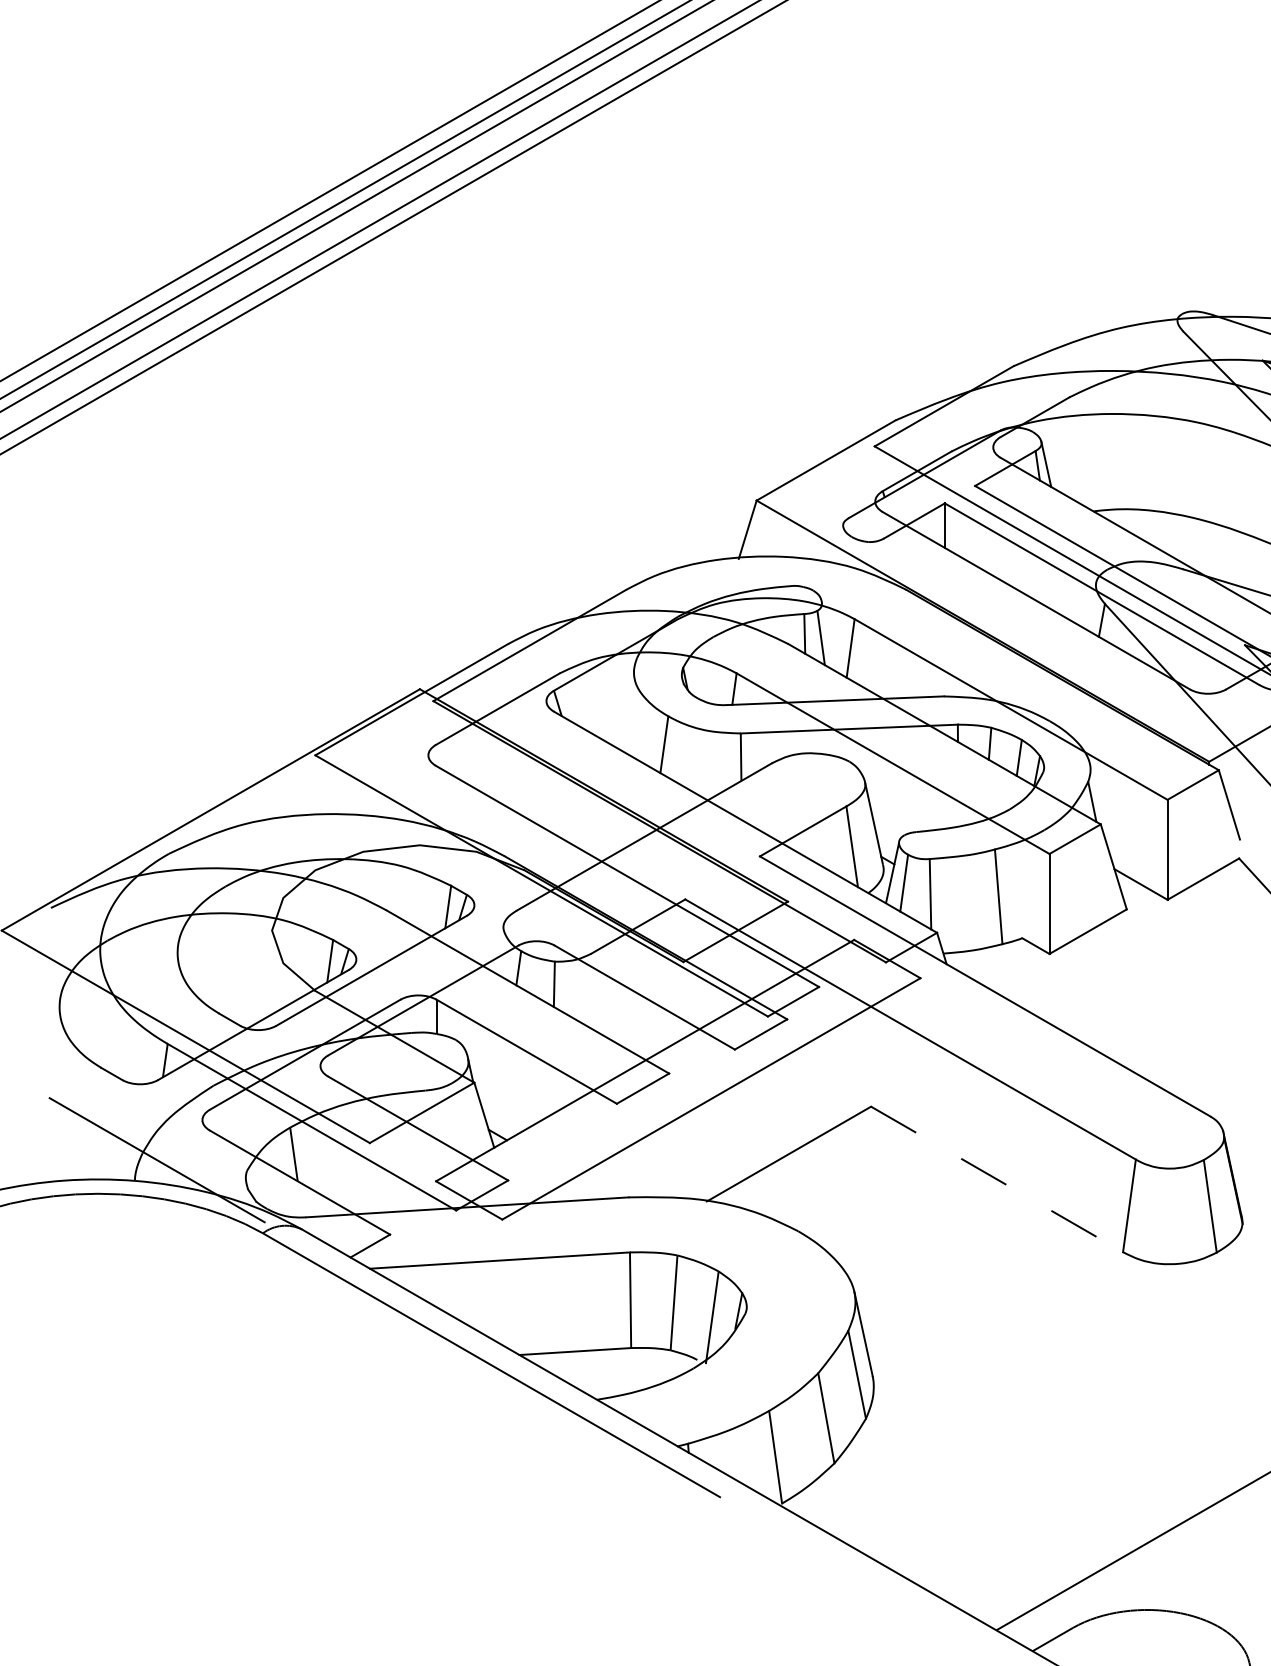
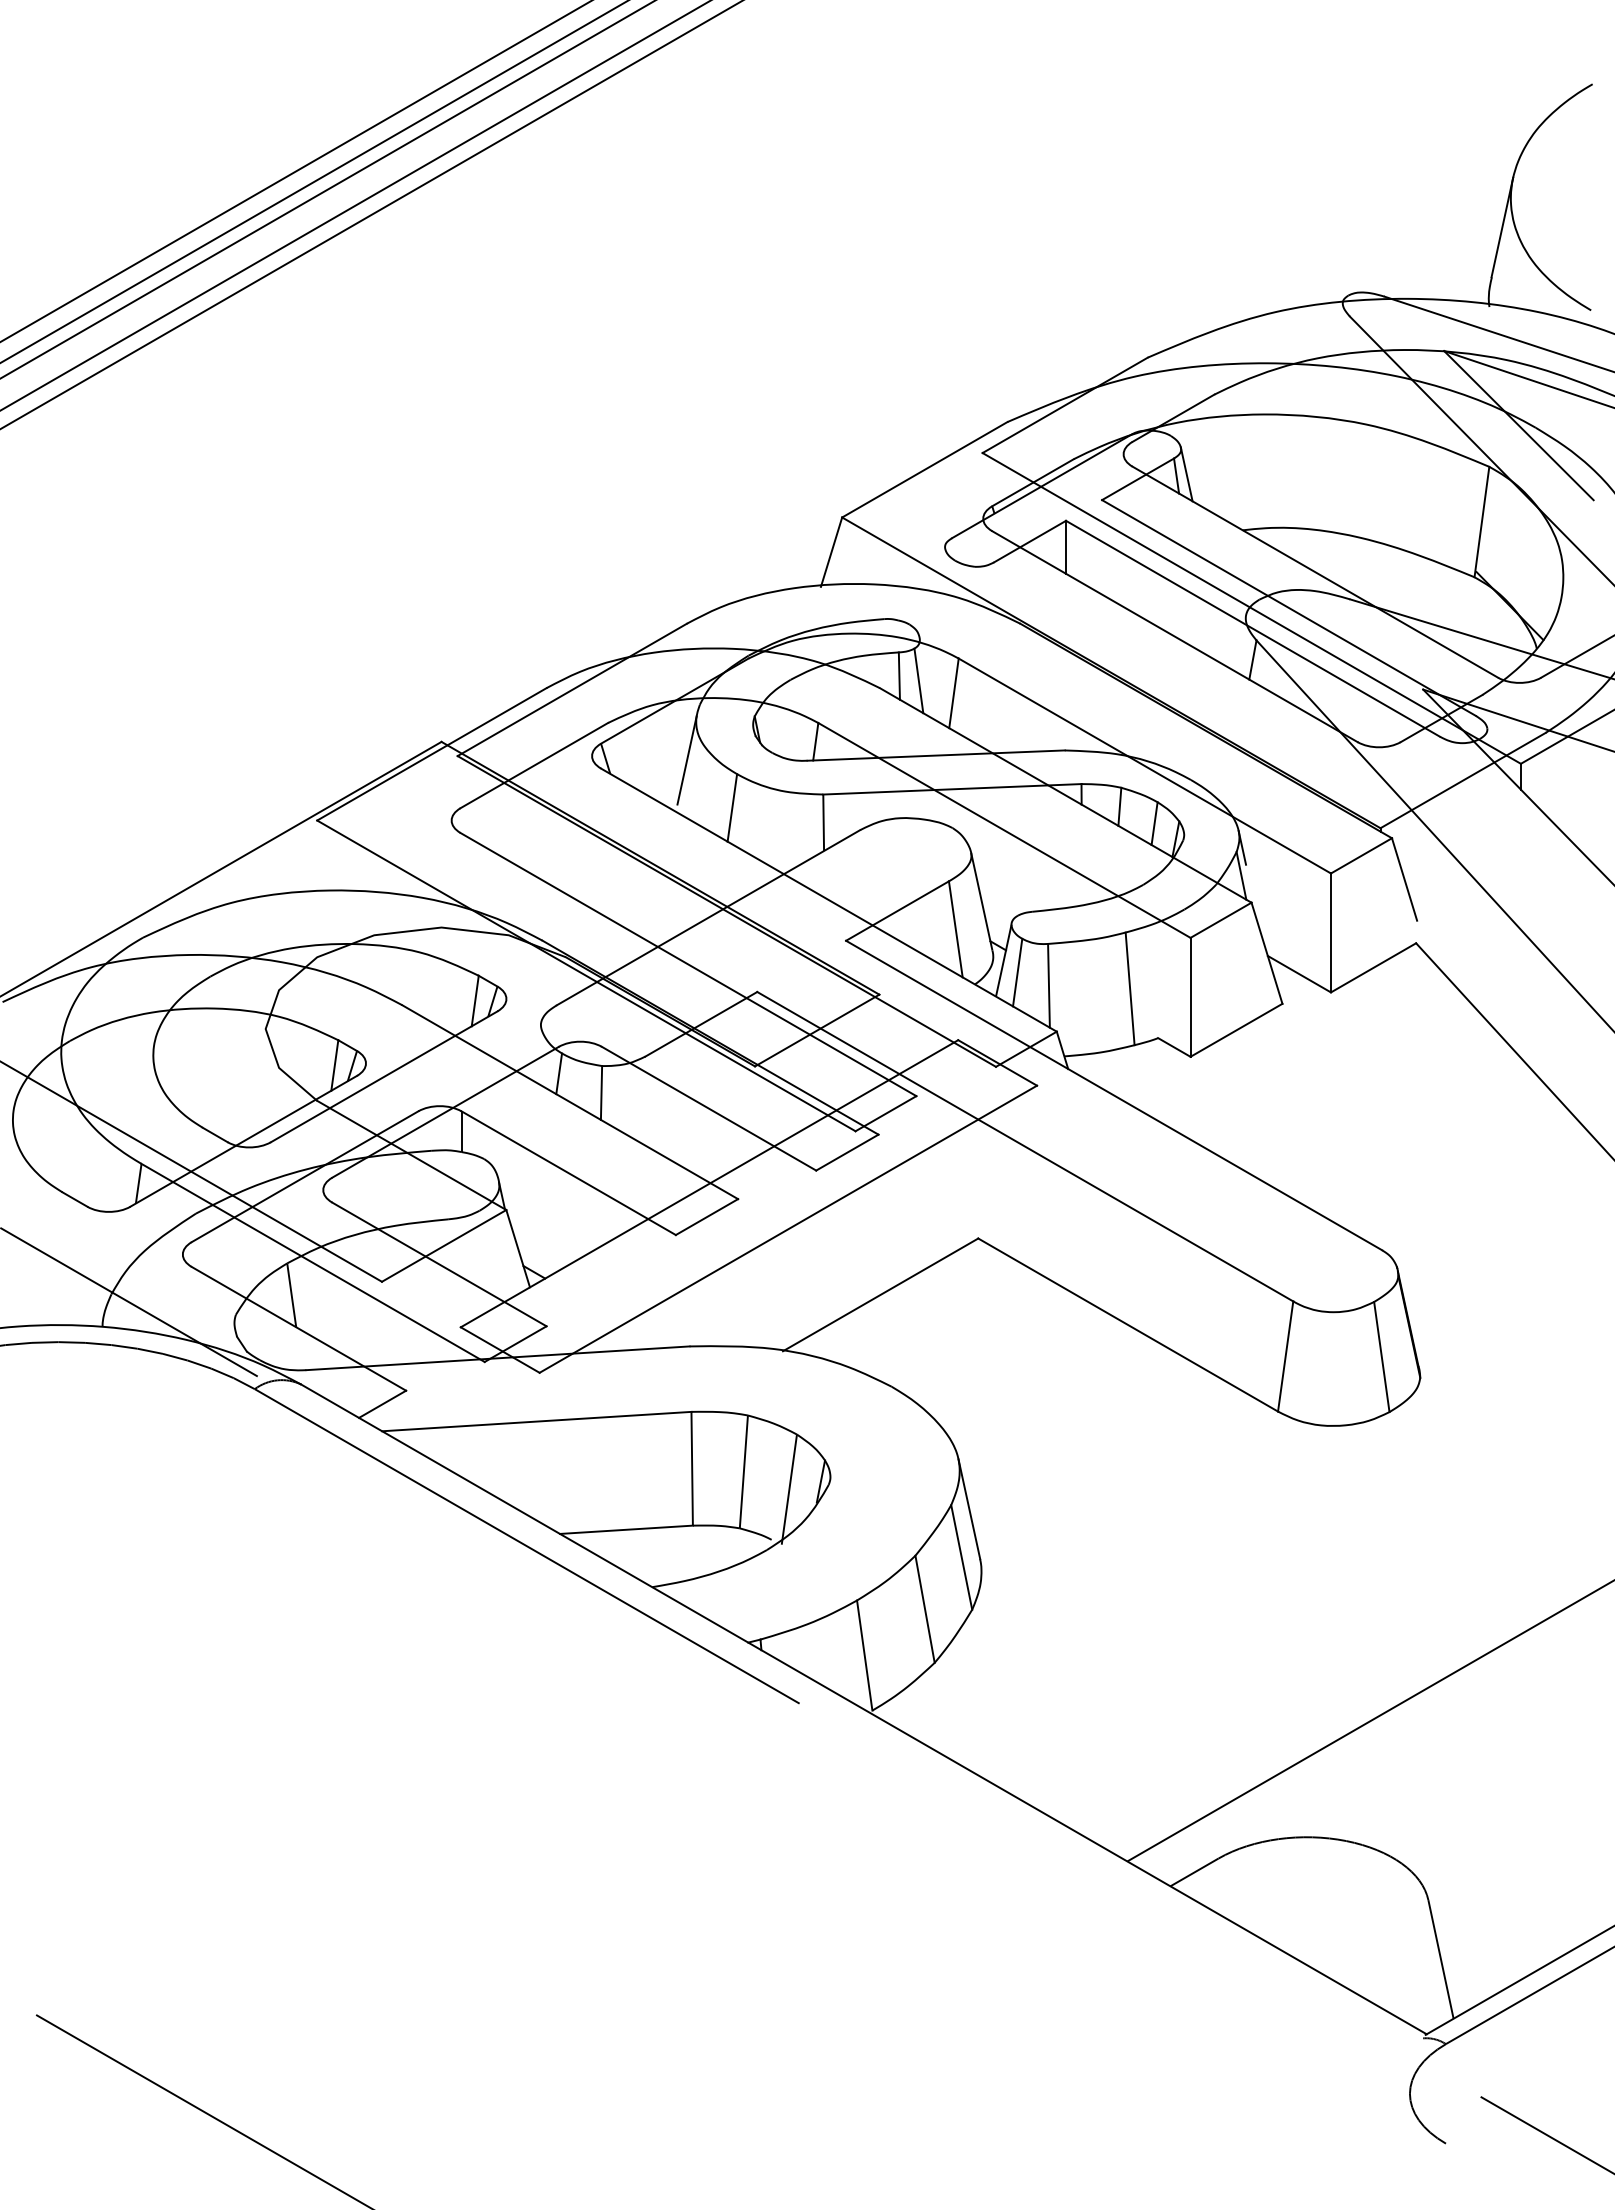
line: (625, 704) -> (686, 760), added
line: (1093, 777) -> (1242, 847), added
line: (997, 1179) -> (1128, 1325), dashed -> solid

